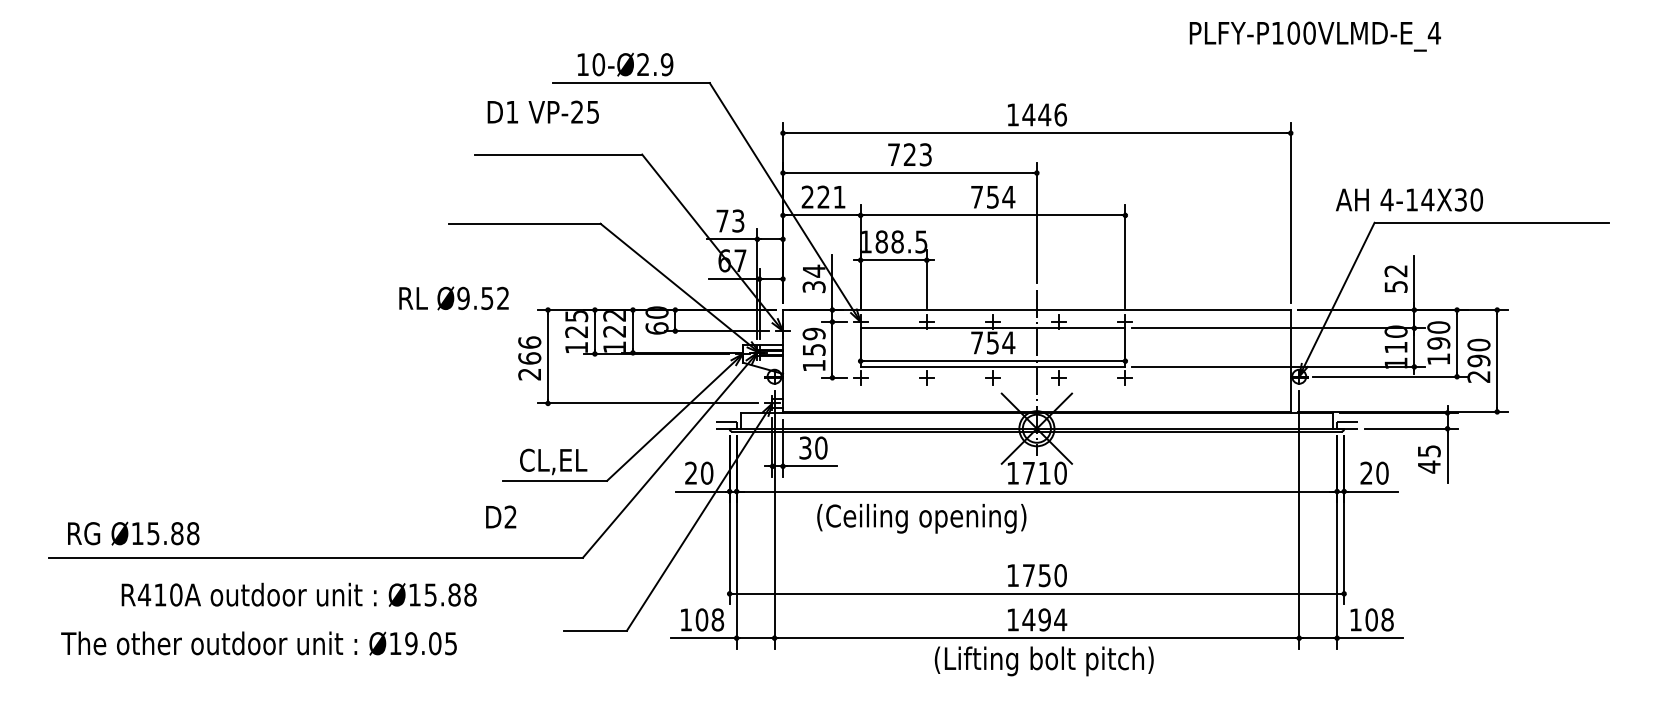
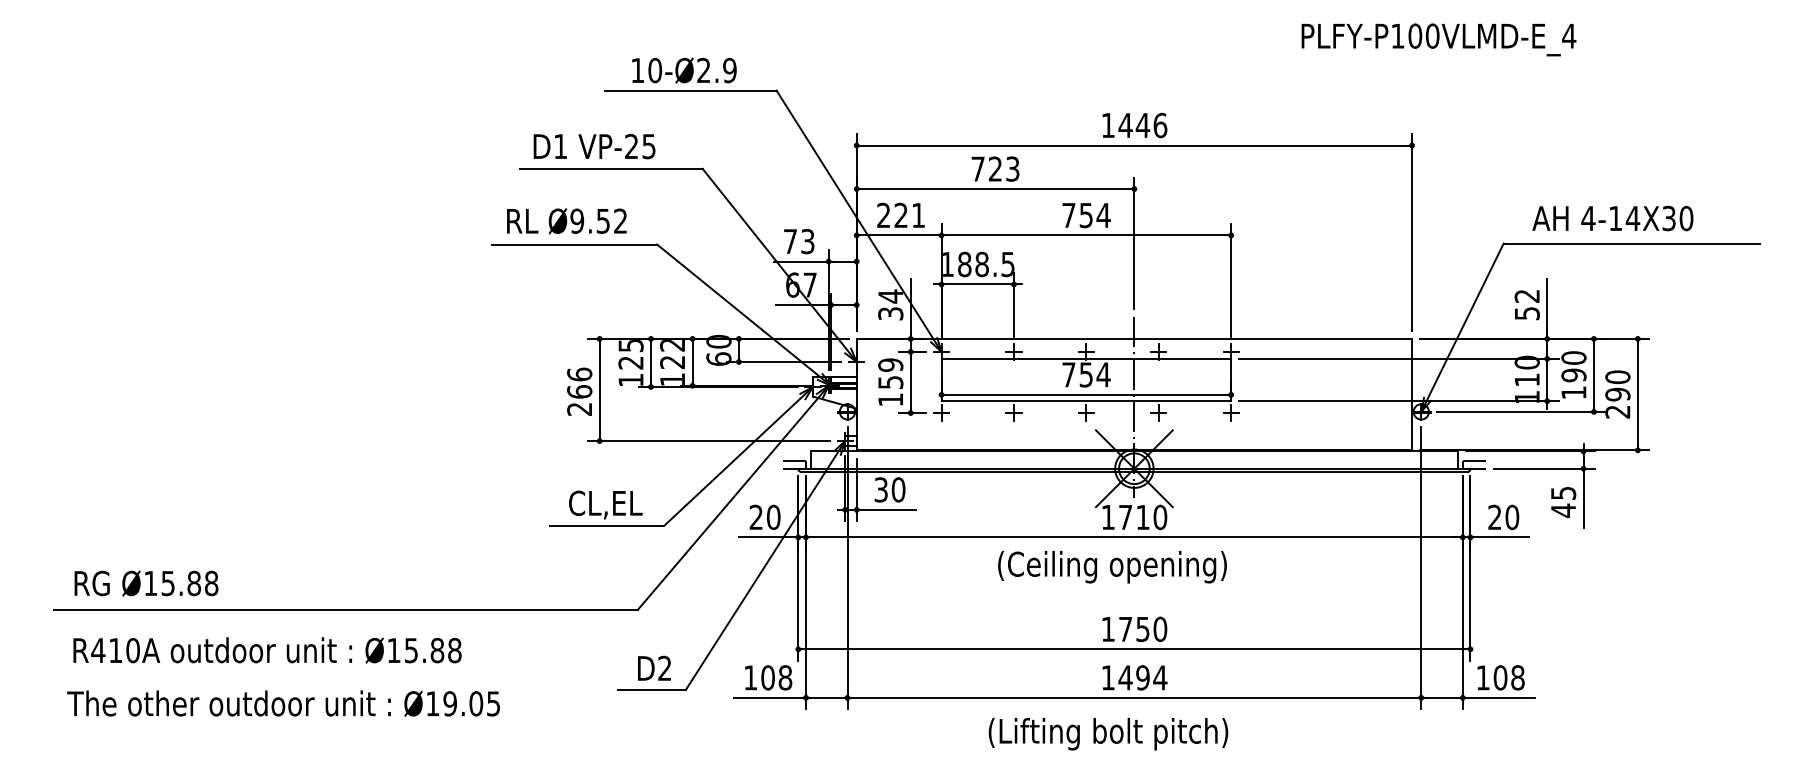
text: (543, 112) -> (594, 146), moved
text: (1409, 199) -> (1612, 218), moved
text: (453, 298) -> (566, 221), moved
text: (501, 516) -> (654, 667), moved
text: (921, 519) -> (1112, 567), moved
text: (299, 594) -> (267, 650), moved
text: (1044, 661) -> (1108, 734), moved

